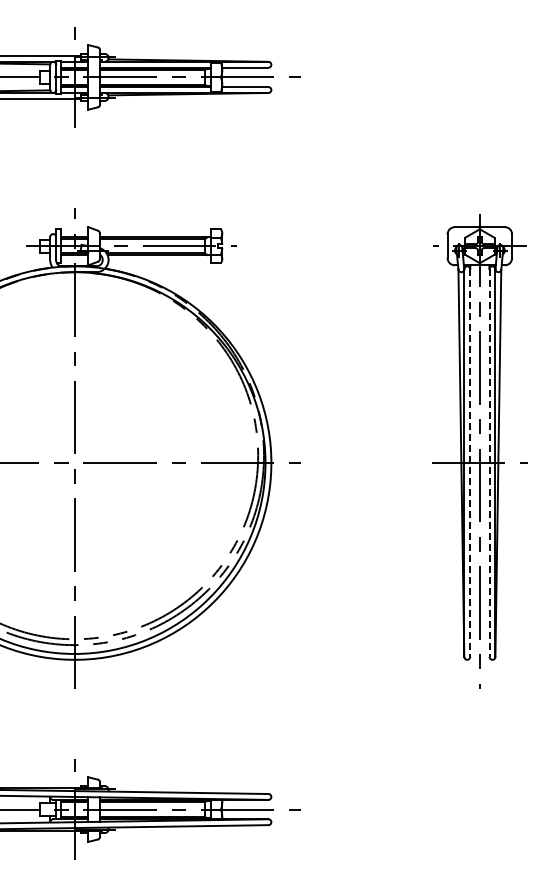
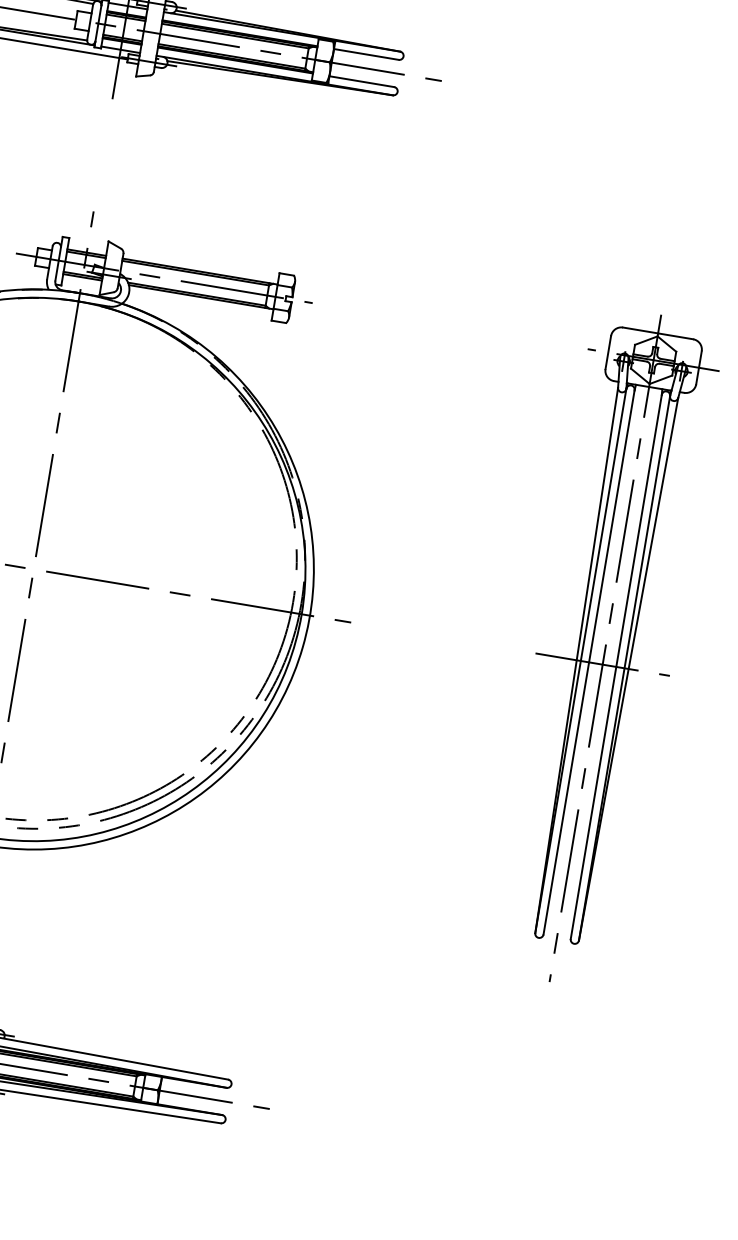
line: (470, 463) -> (589, 663), dashed -> solid
line: (489, 463) -> (616, 667), dashed -> solid

